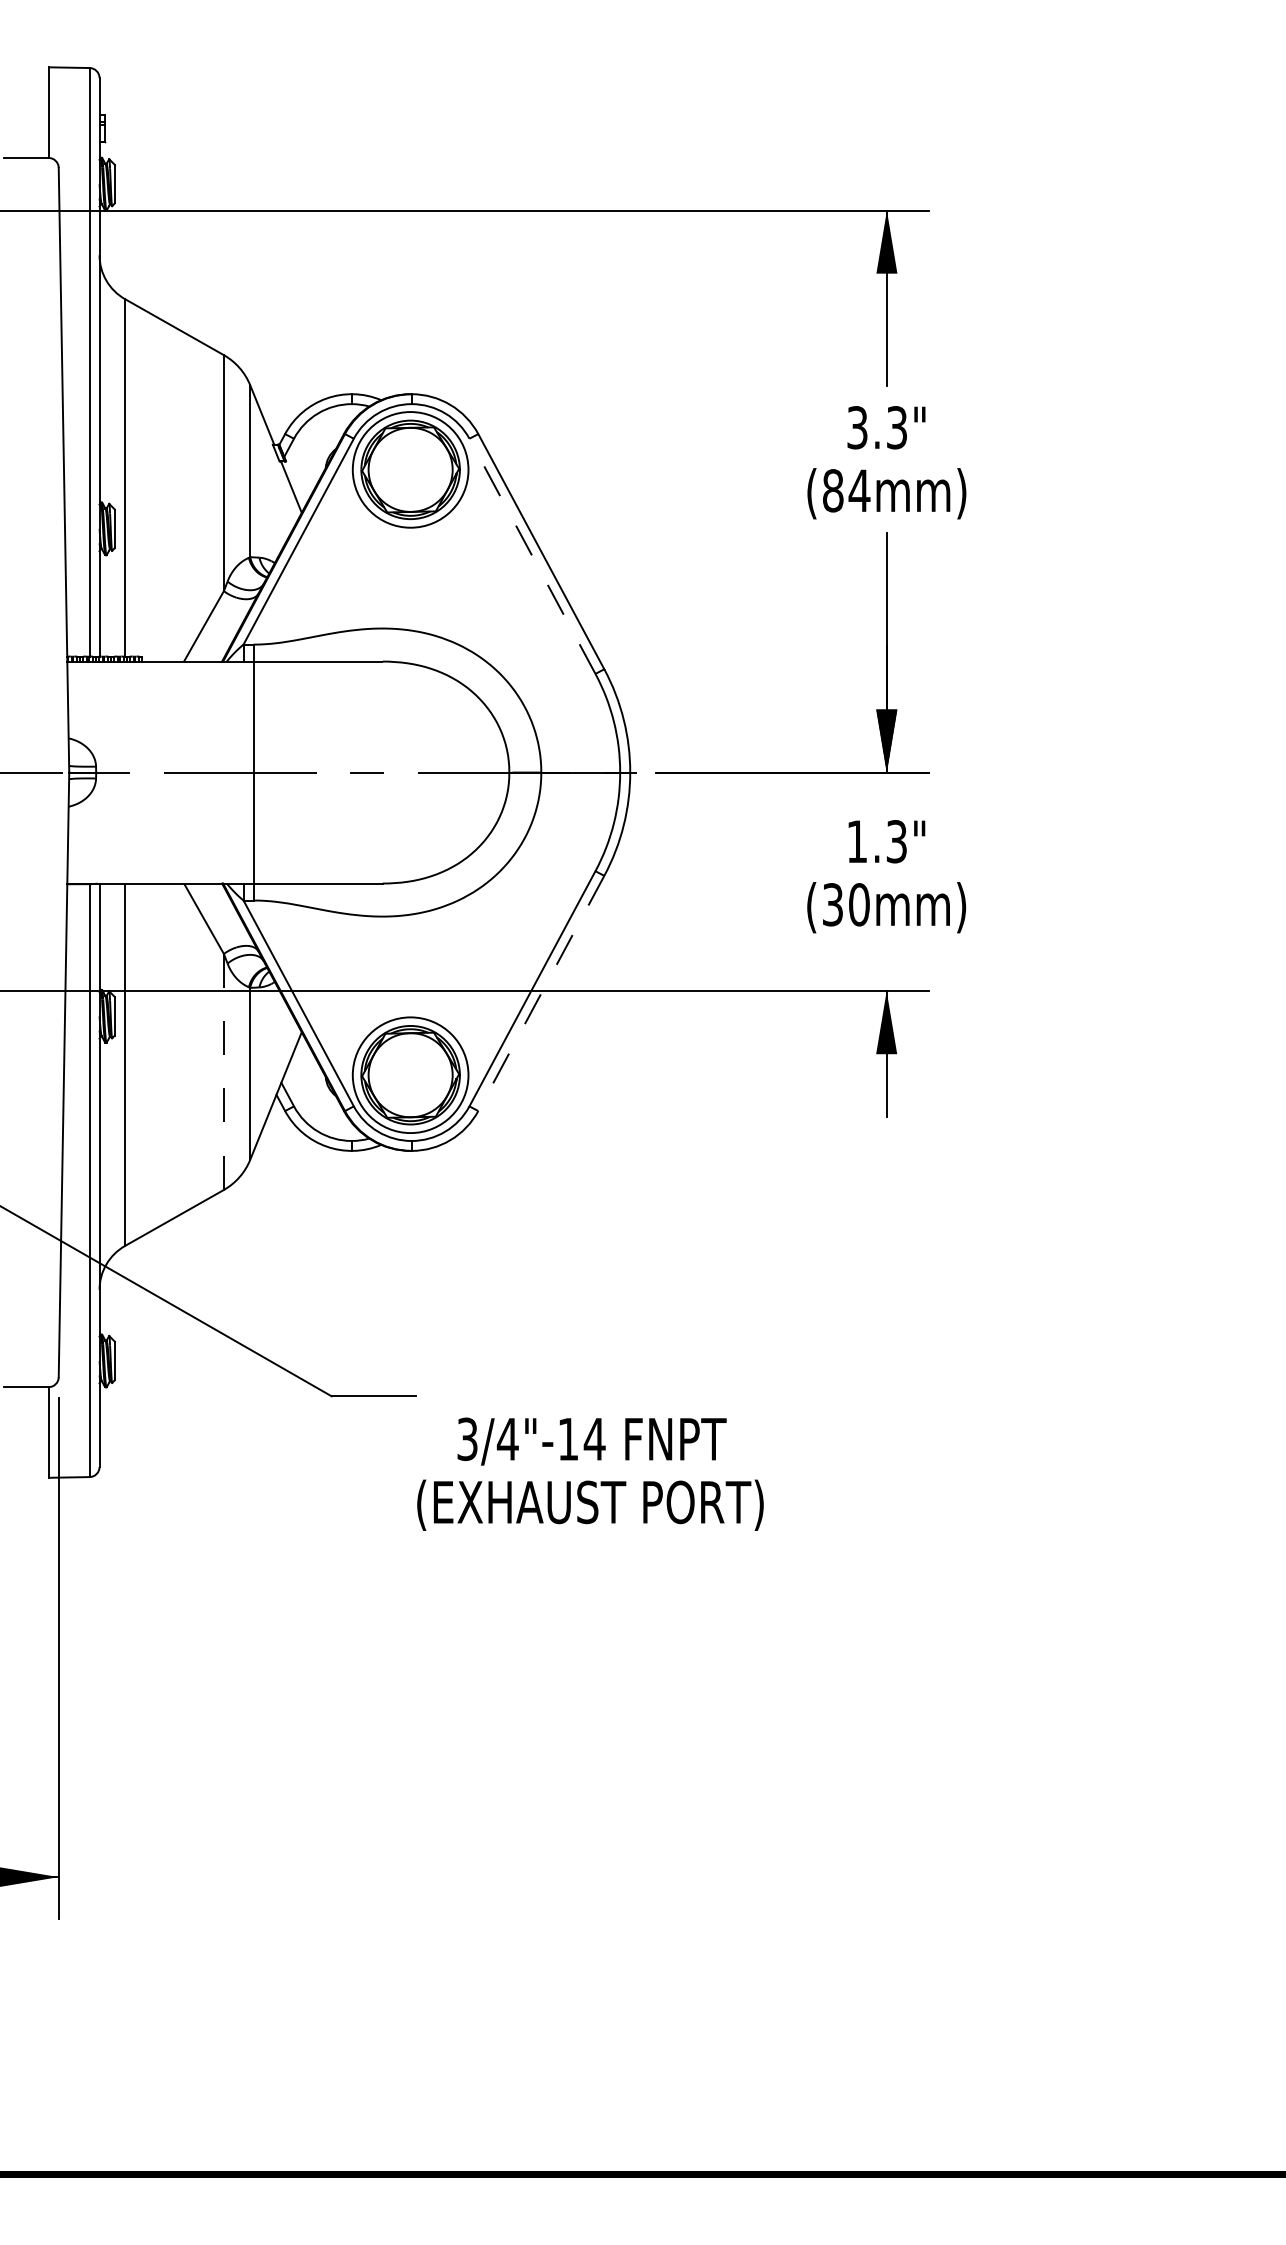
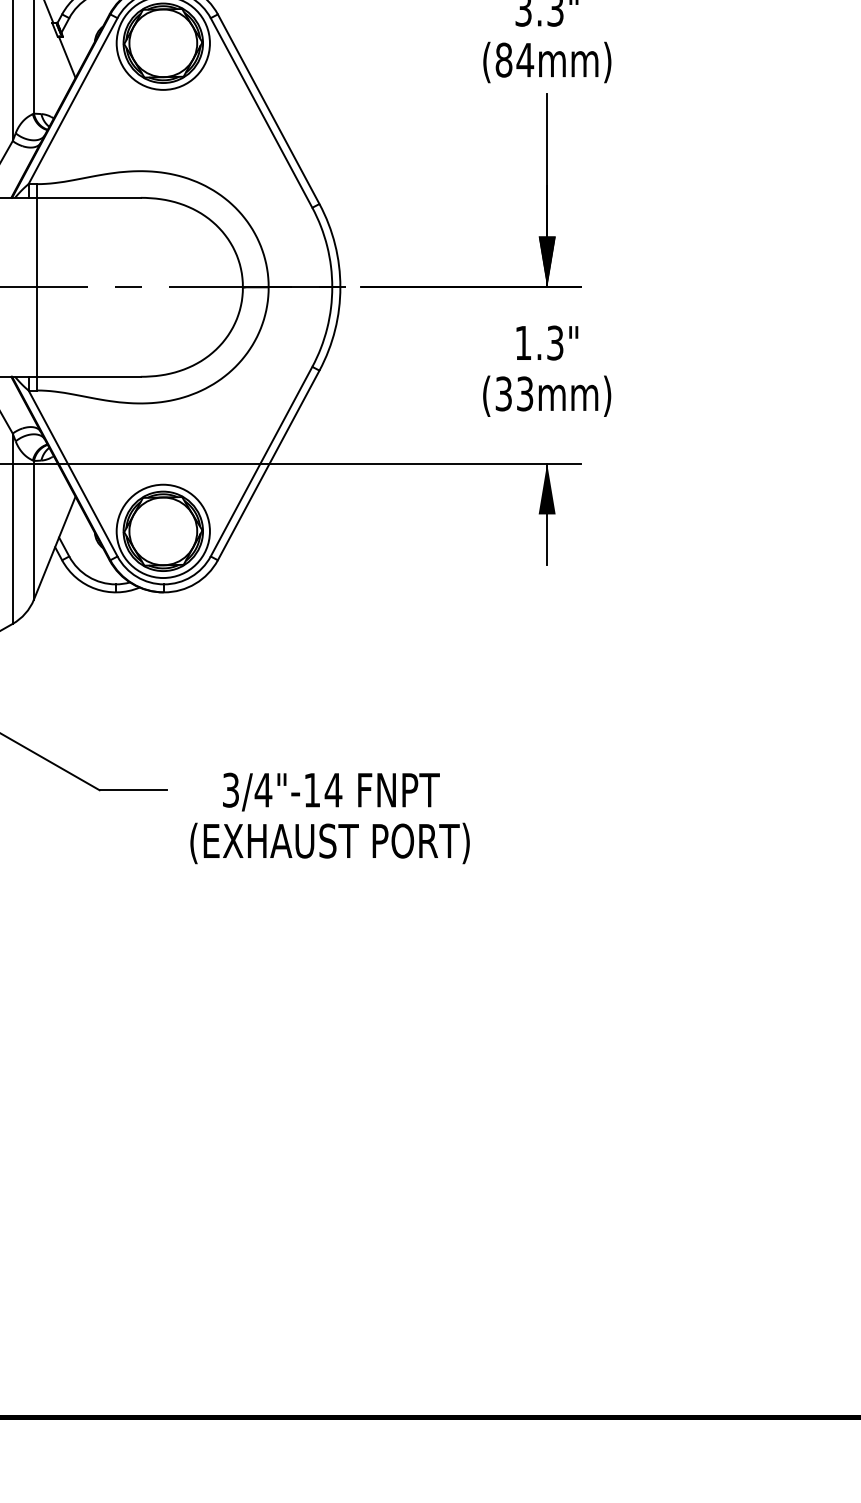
line: (532, 555) -> (261, 112), dashed -> solid
text: (859, 904) -> (525, 393), (30mm) -> (33mm)
line: (541, 993) -> (268, 465), dashed -> solid
line: (223, 1071) -> (12, 528), dashed -> solid
text: (590, 1473) -> (330, 817), moved

